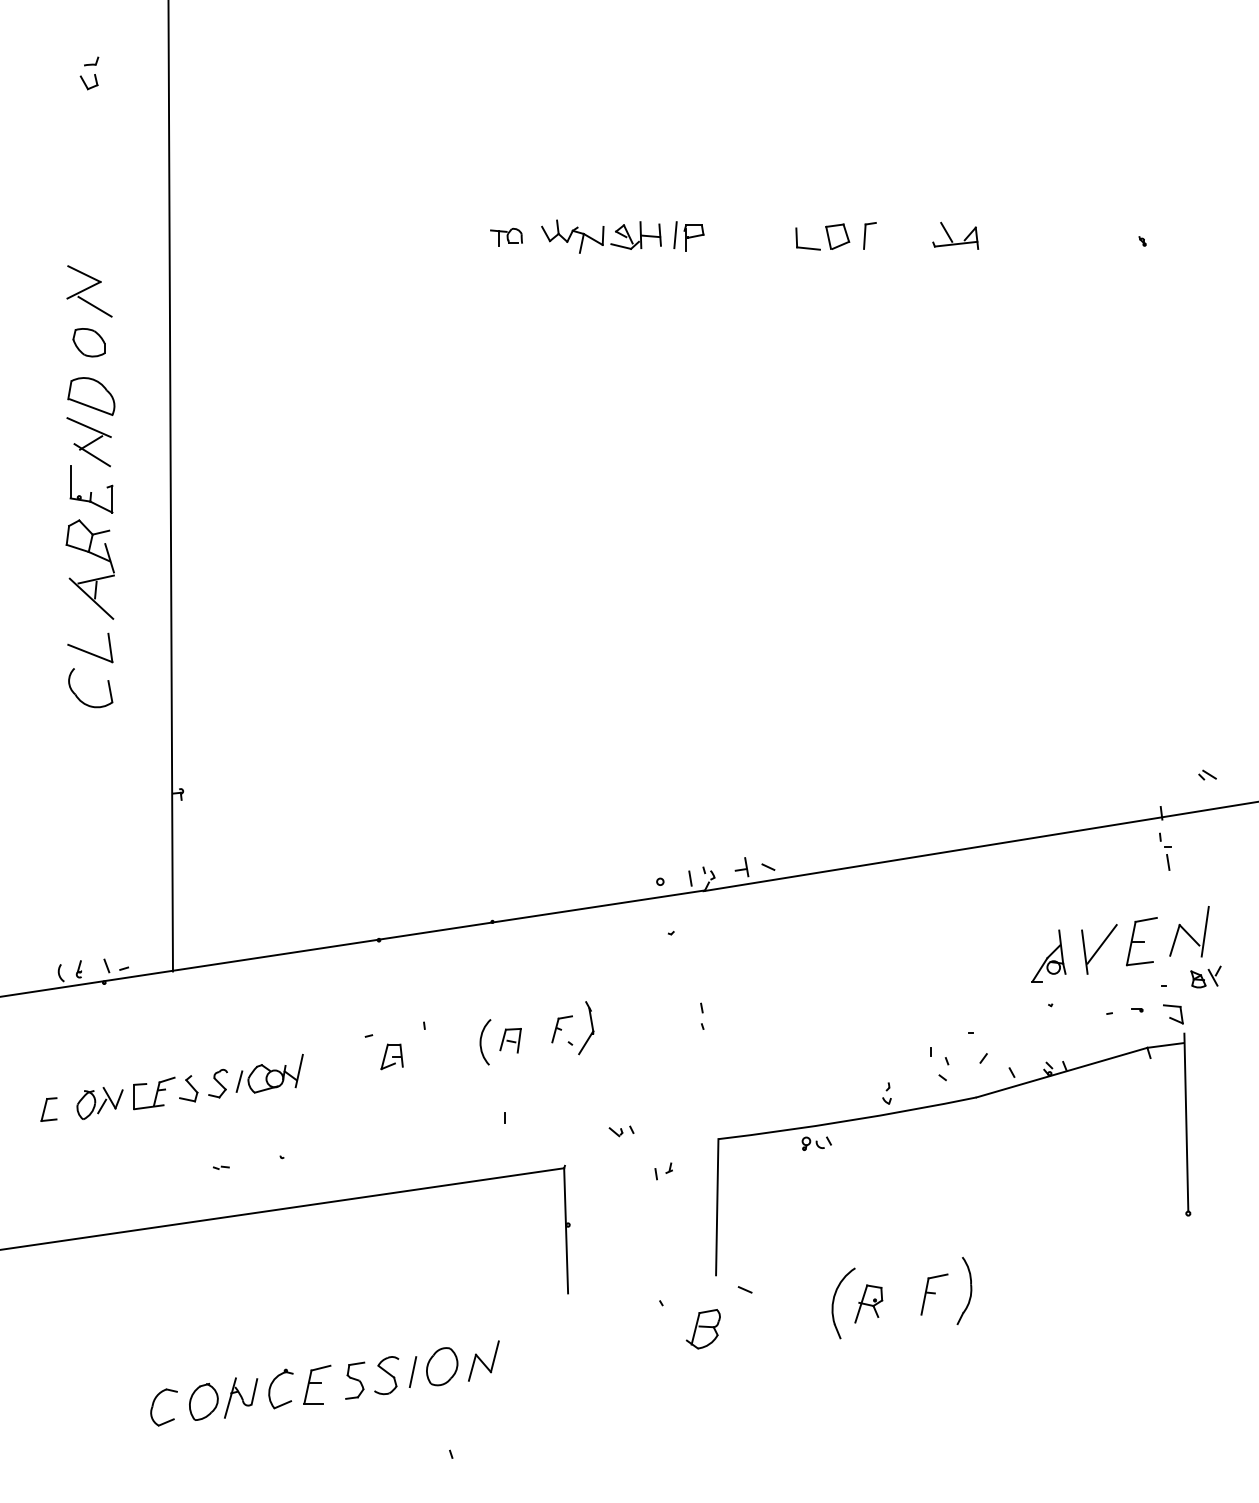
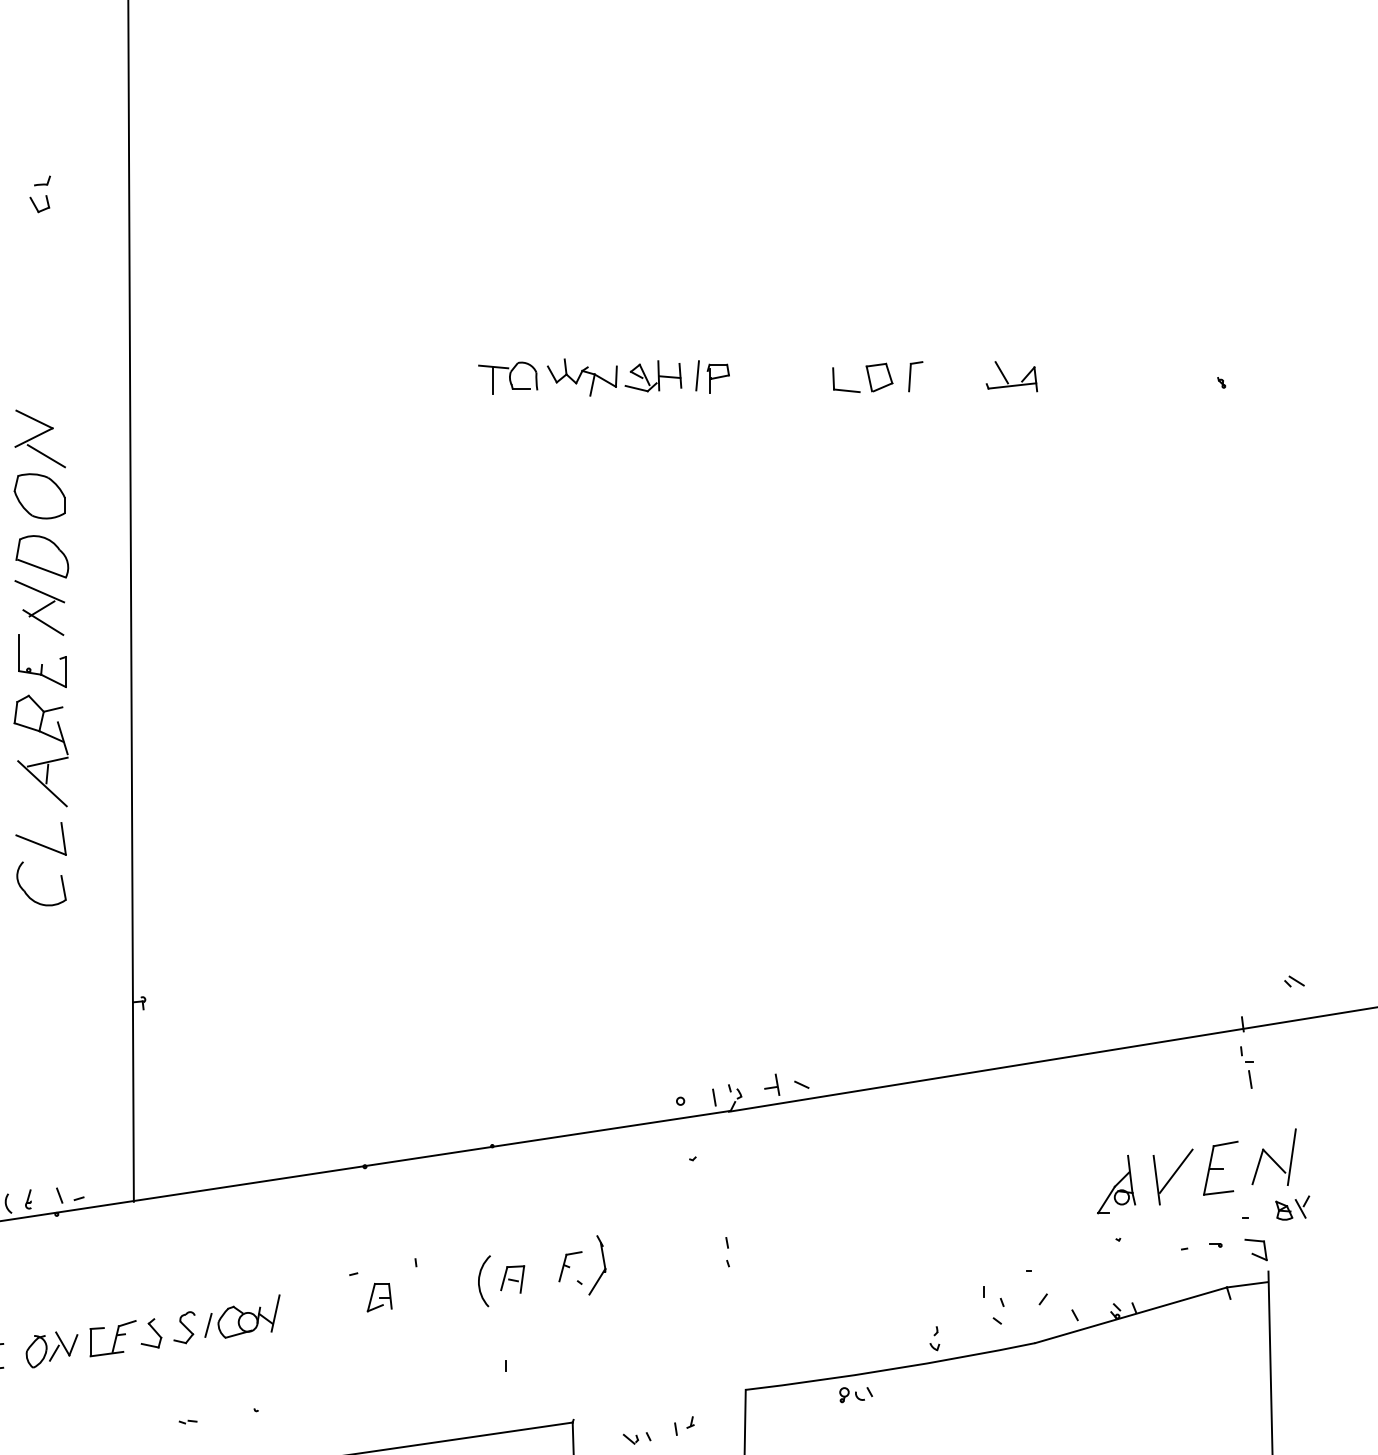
part: (506, 236) -> (508, 377), size x1.67
part: (88, 342) -> (39, 496), size x1.43
part: (621, 1131) -> (637, 1438), moved

